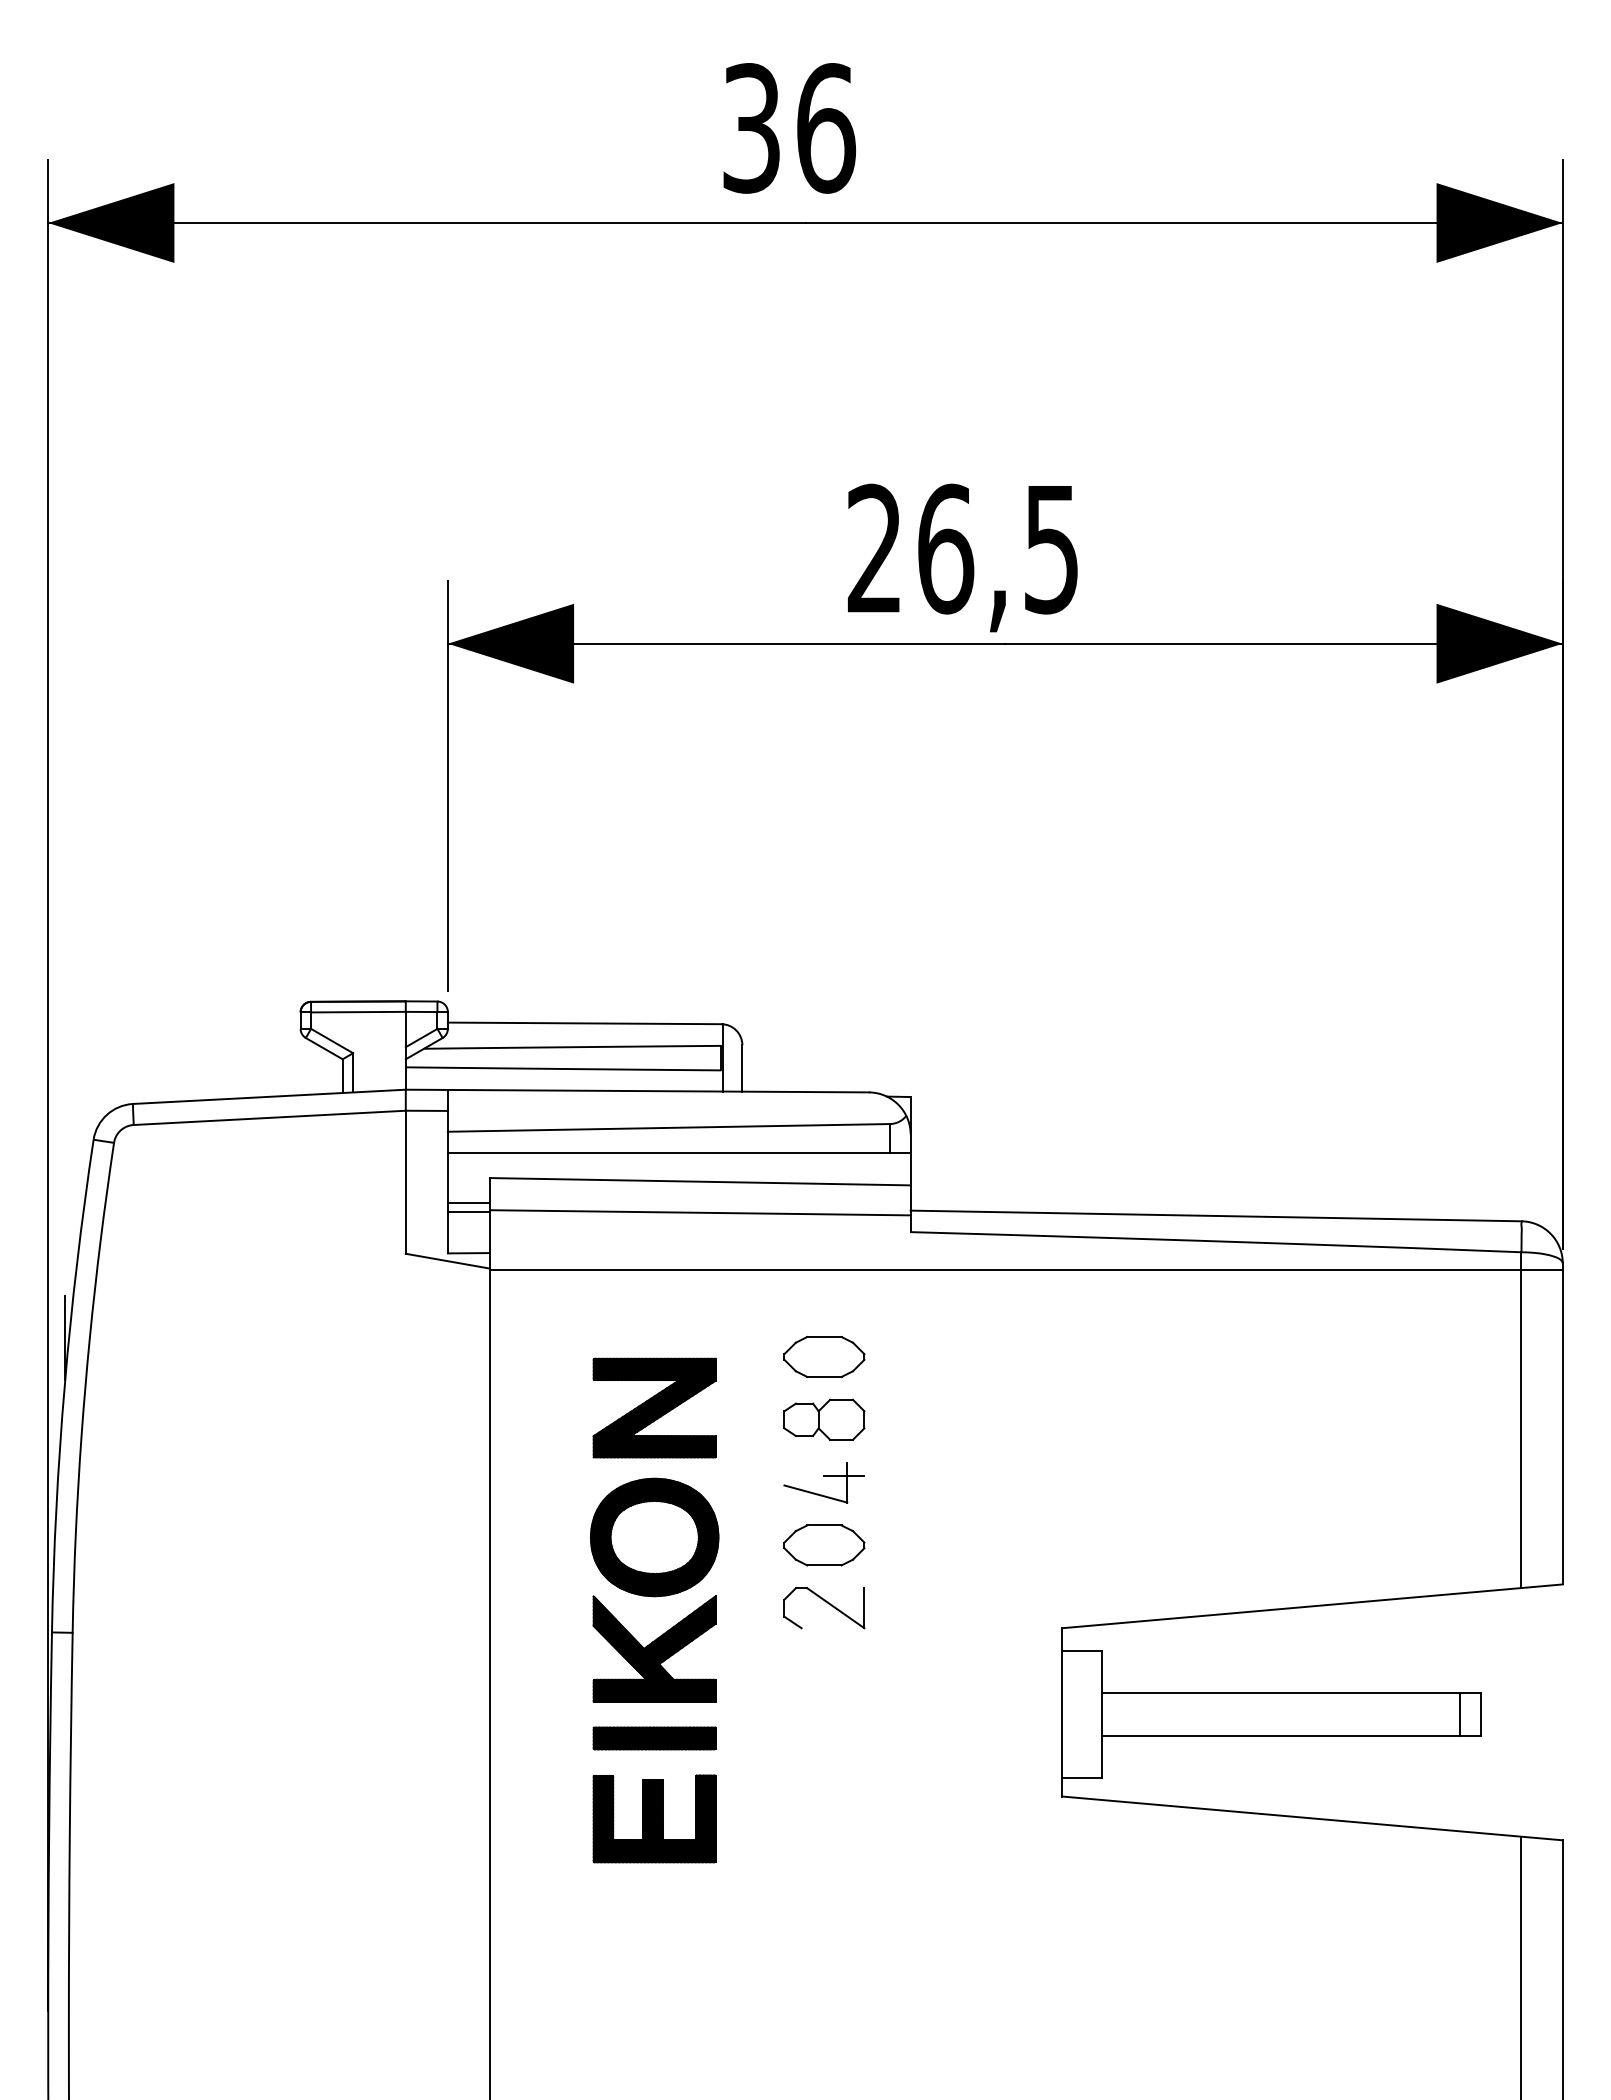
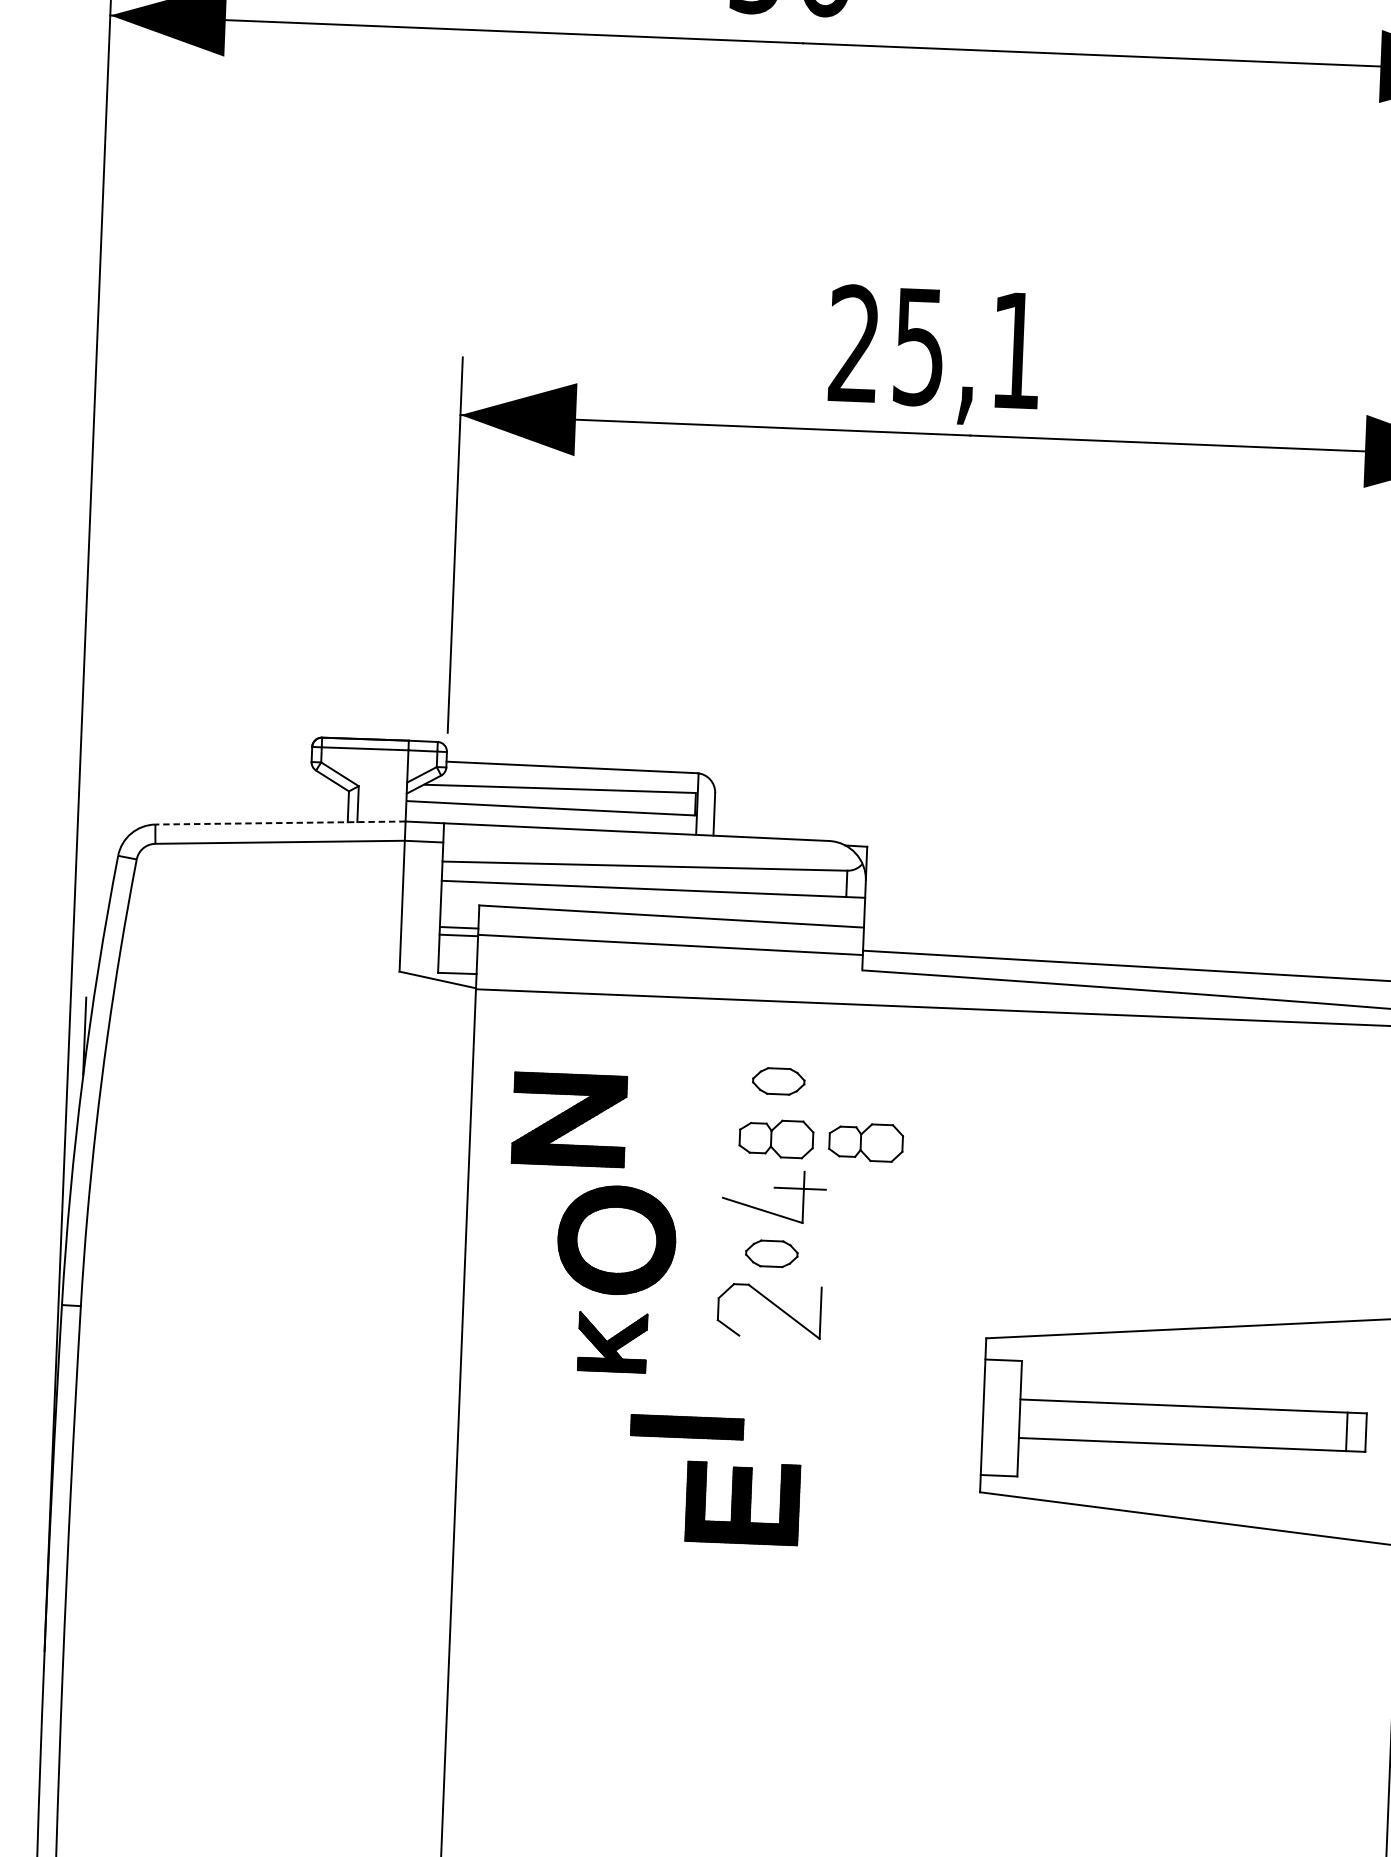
text: (997, 548) -> (966, 348), 26,5 -> 25,1
line: (269, 1096) -> (280, 822), solid -> dashed
part: (824, 1356) -> (778, 1080), size x0.7
part: (654, 1407) -> (569, 1119), moved
part: (922, 1419) -> (866, 1142), added
part: (823, 1482) -> (773, 1196), size x1.4
part: (824, 1545) -> (771, 1253), size x0.7
part: (824, 1608) -> (769, 1311), size x1.4
part: (654, 1648) -> (612, 1341), size x0.6
part: (654, 1738) -> (687, 1427), moved
part: (654, 1818) -> (742, 1502), moved

